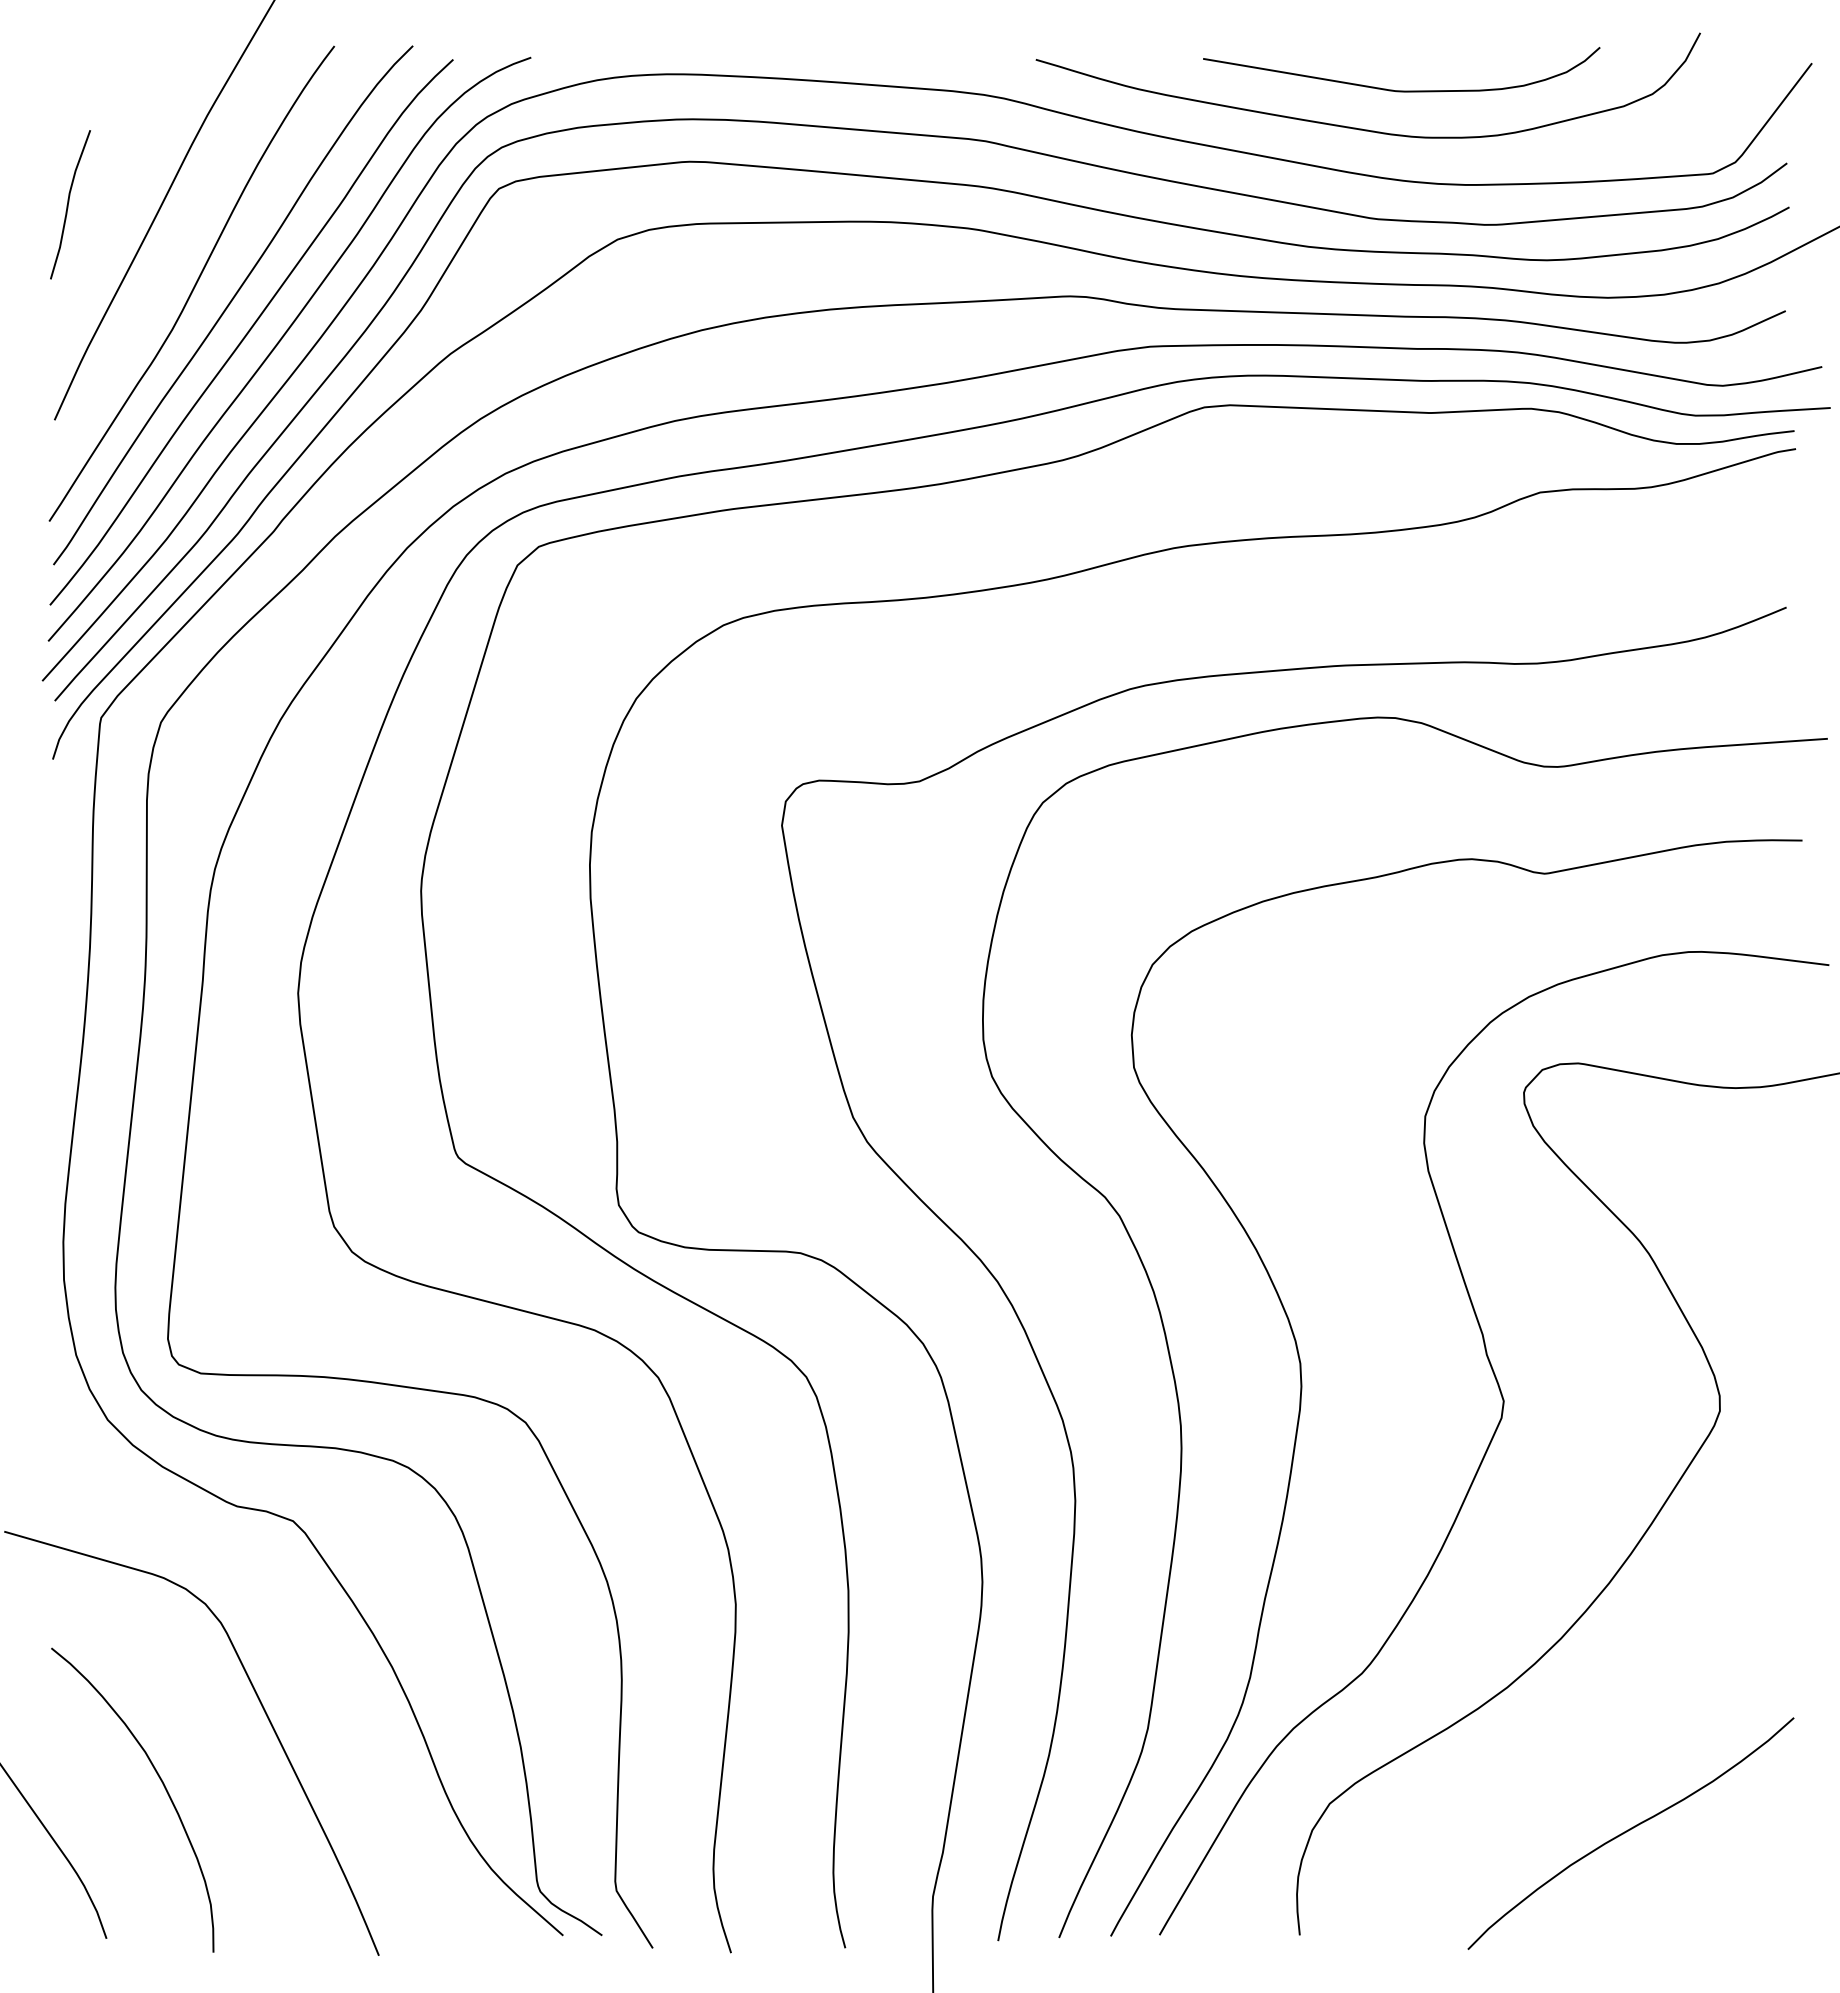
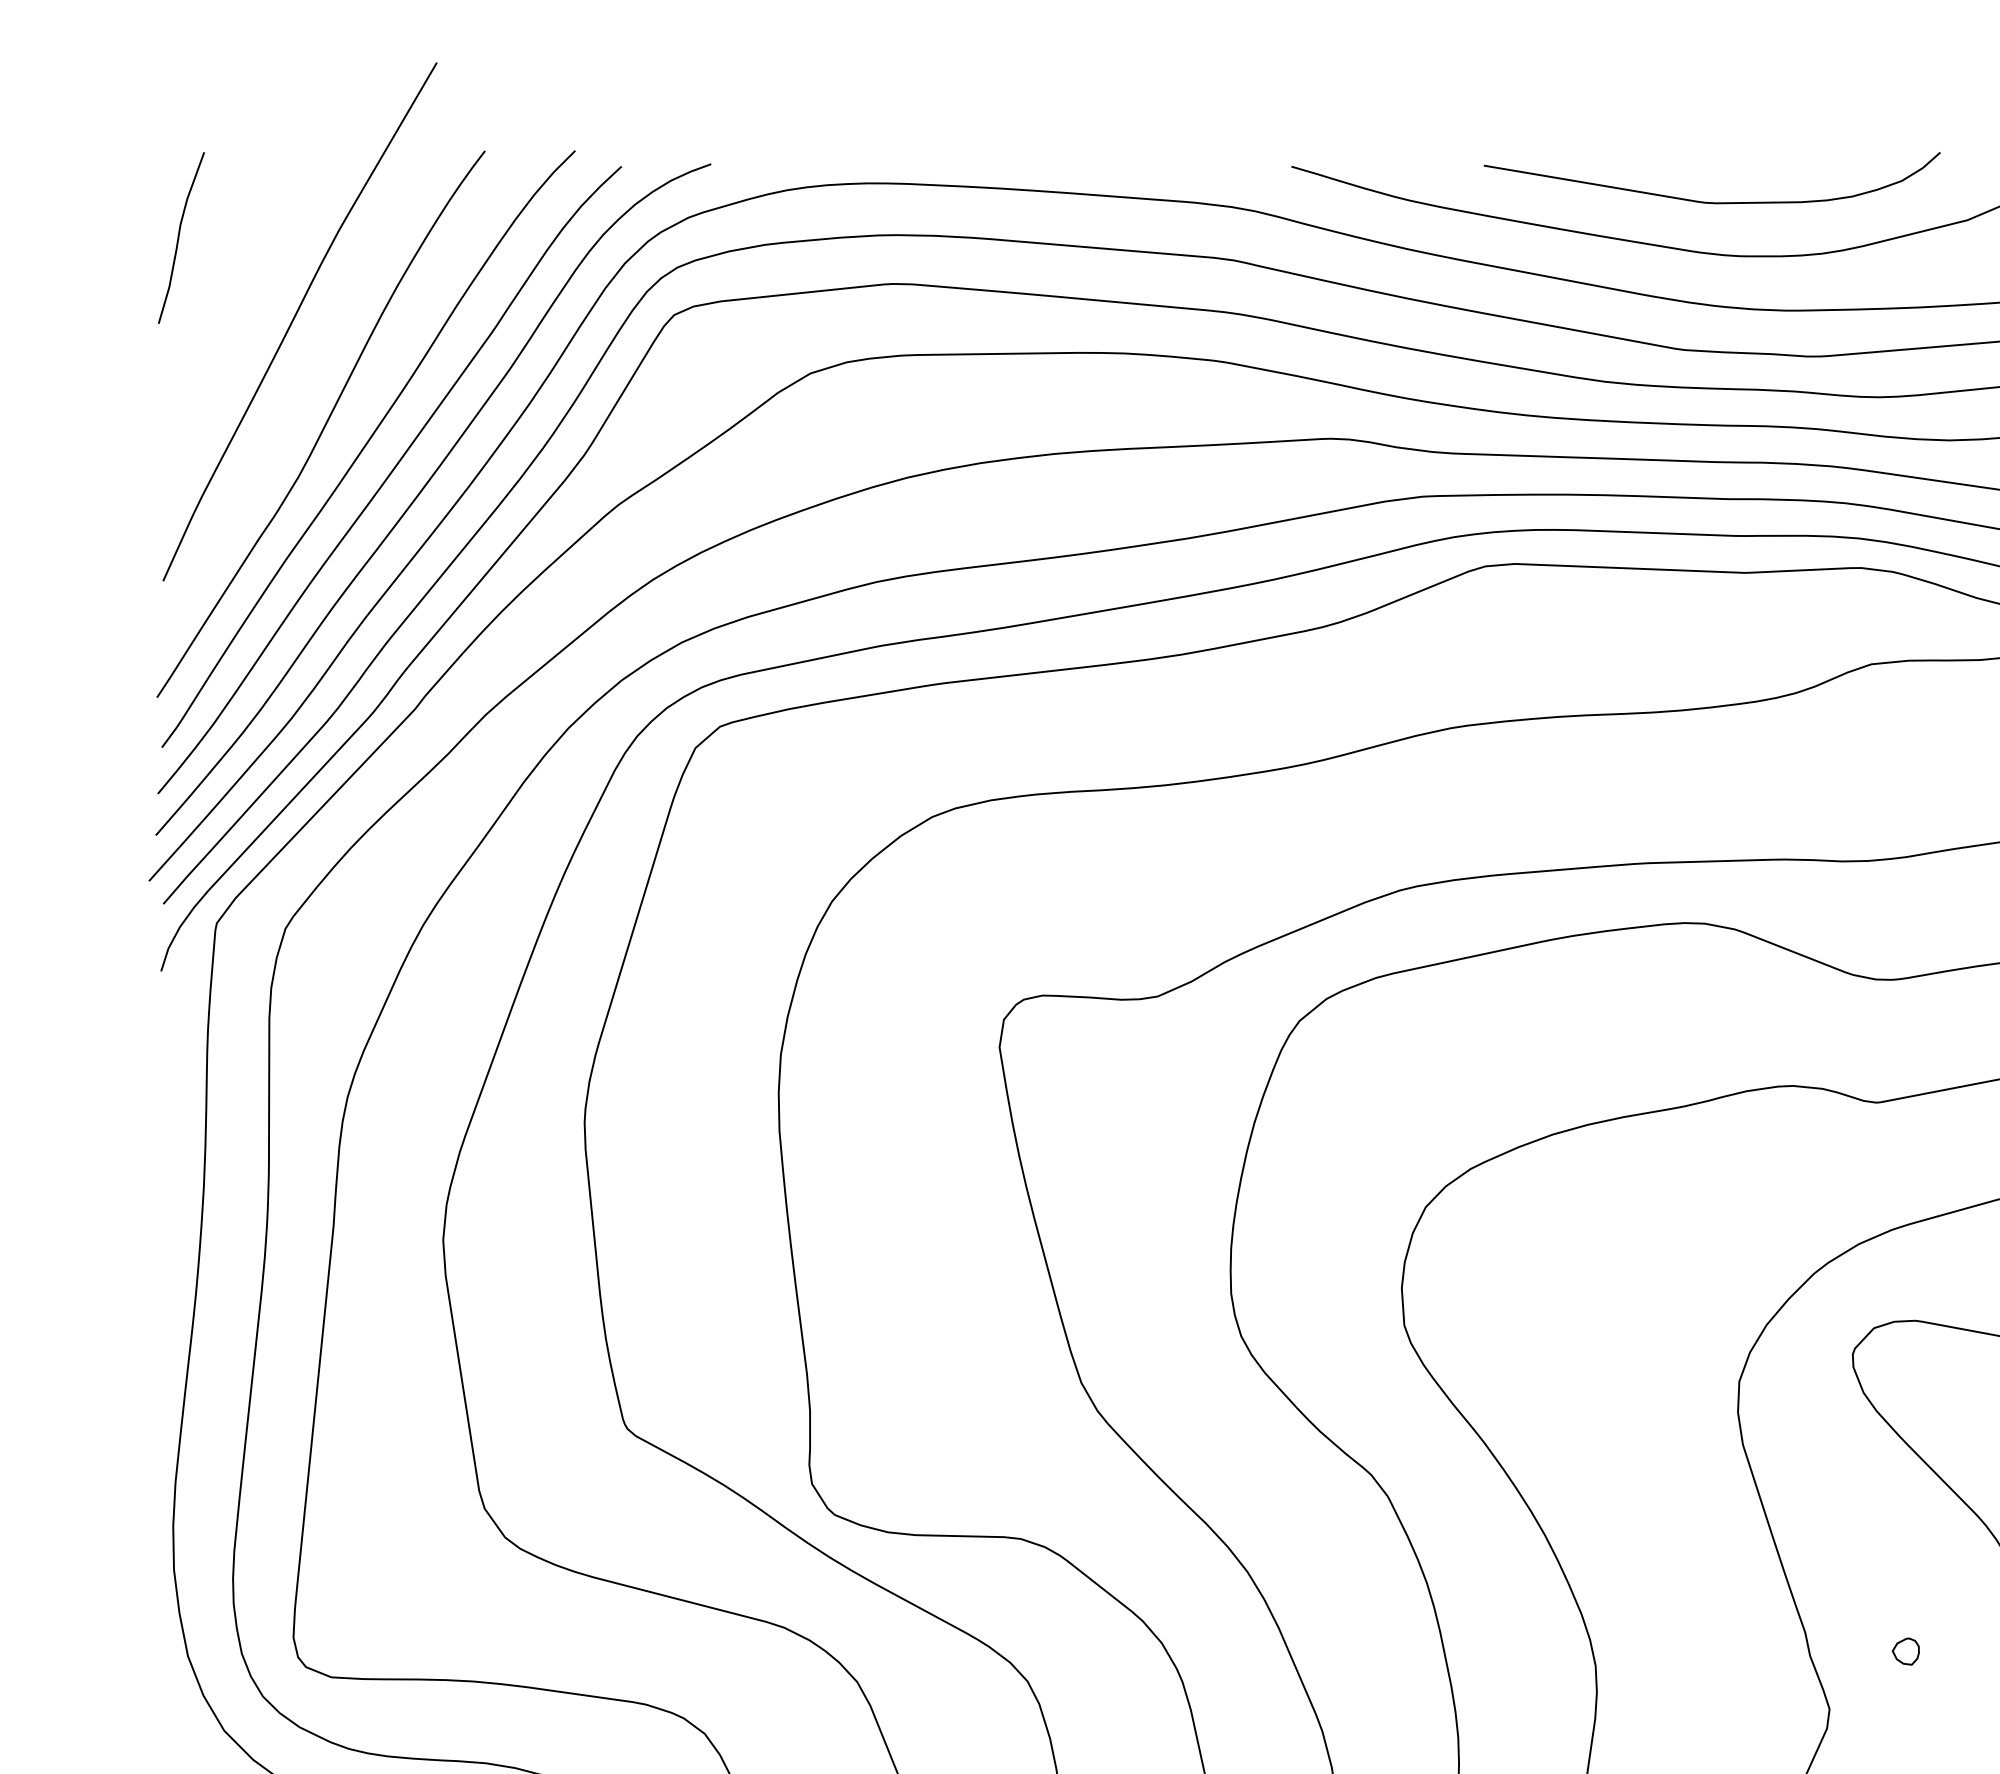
curve: (68, 204) -> (179, 237), moved
part: (1569, 1350) -> (1905, 1650), added

